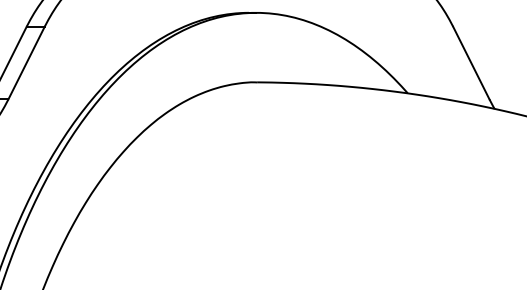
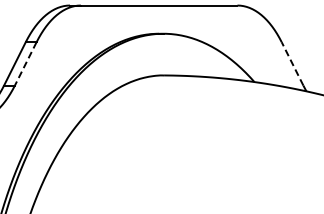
line: (471, 62) -> (292, 63), solid -> dashed
line: (26, 64) -> (25, 64), solid -> dashed

